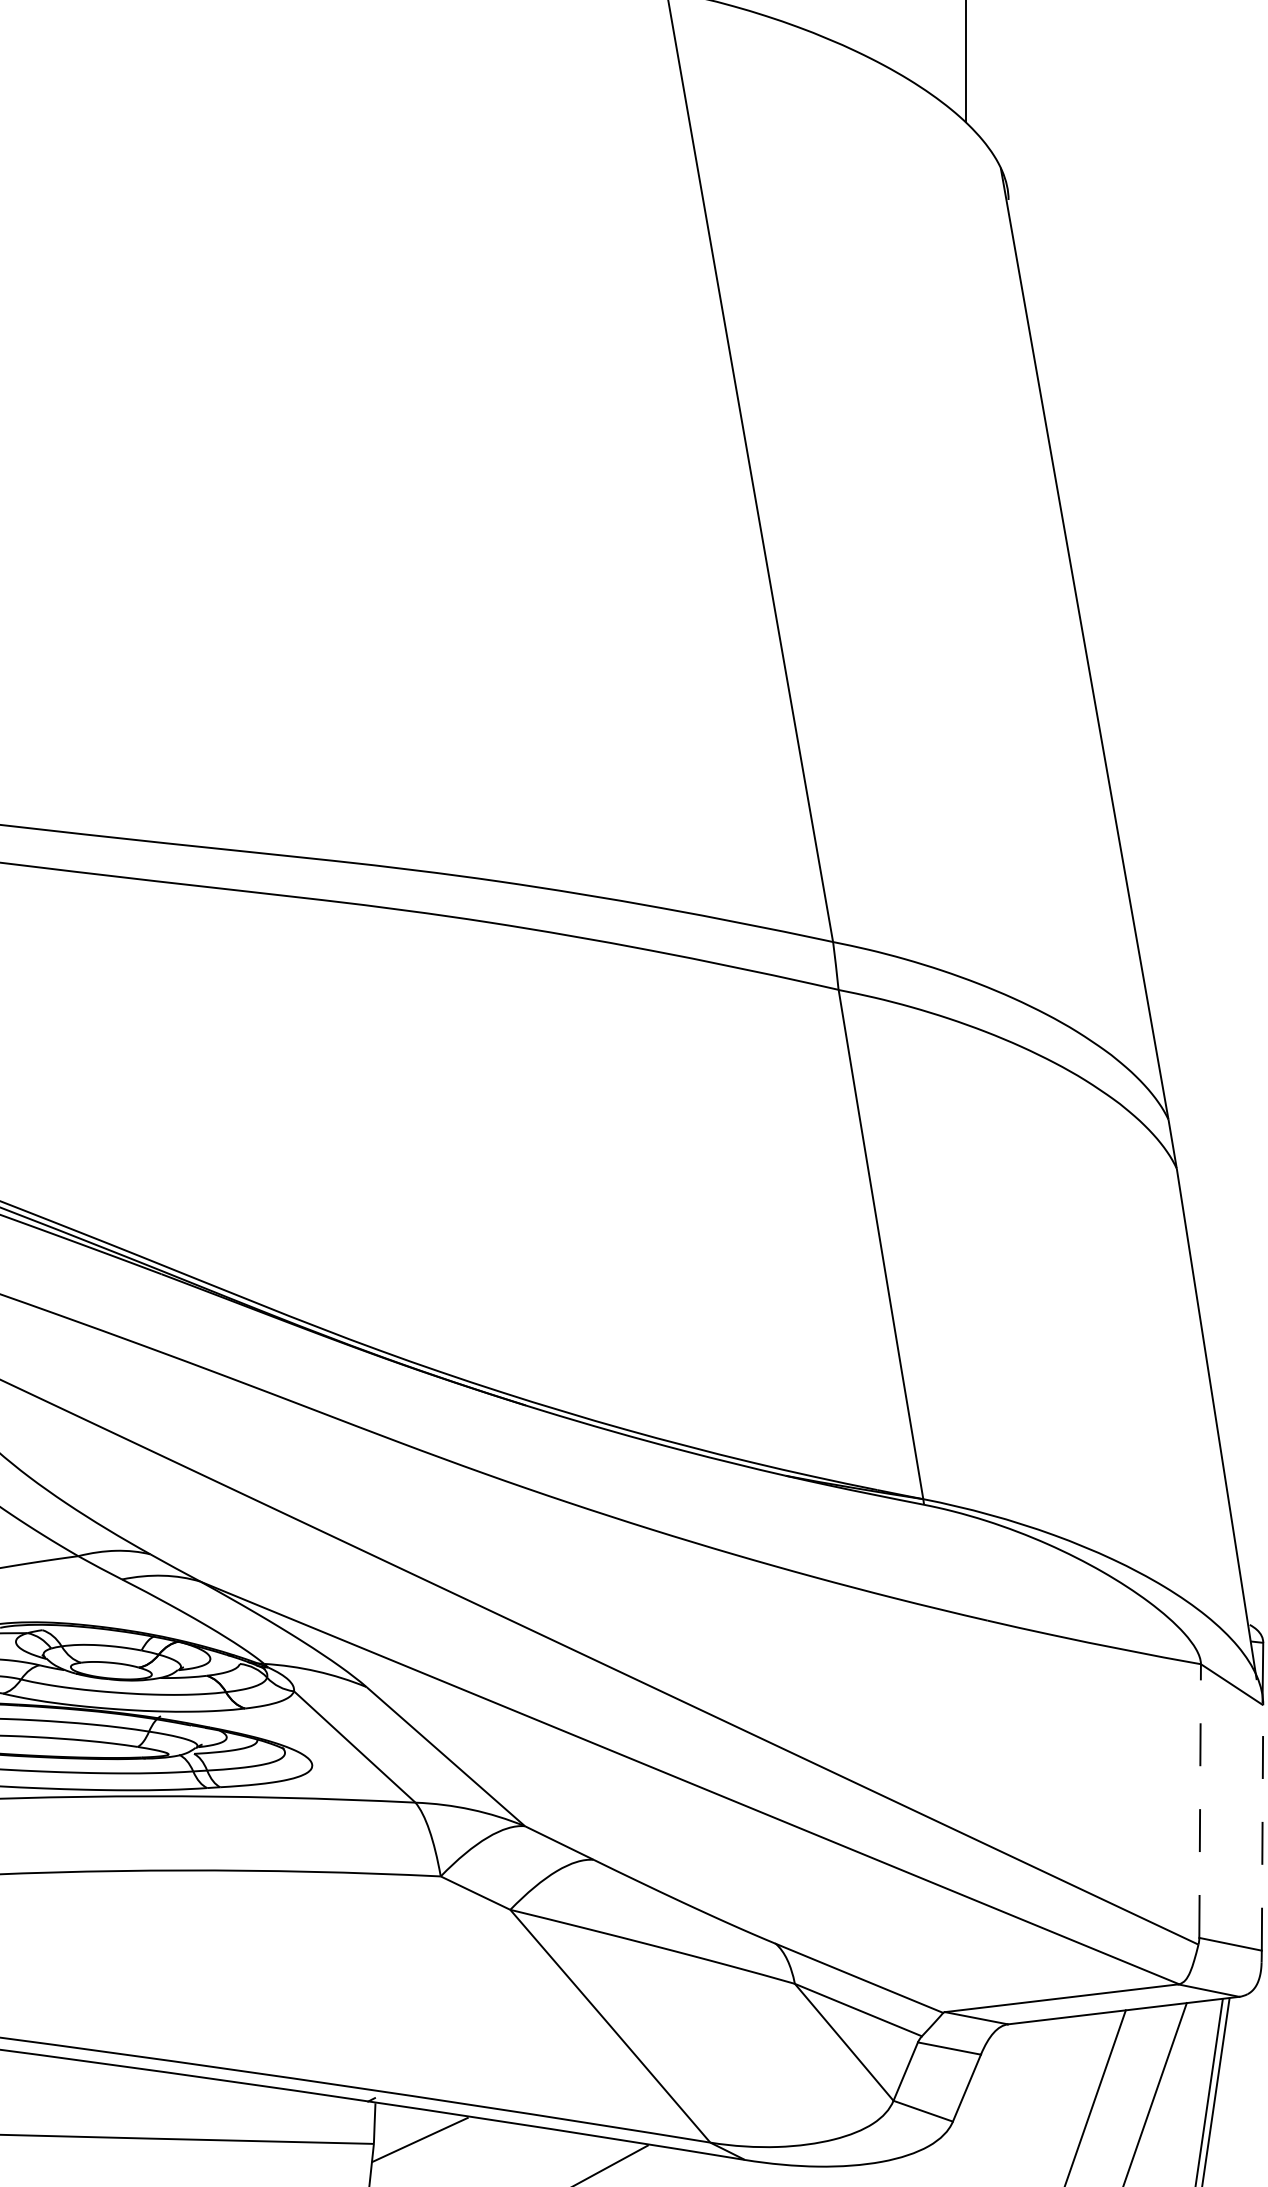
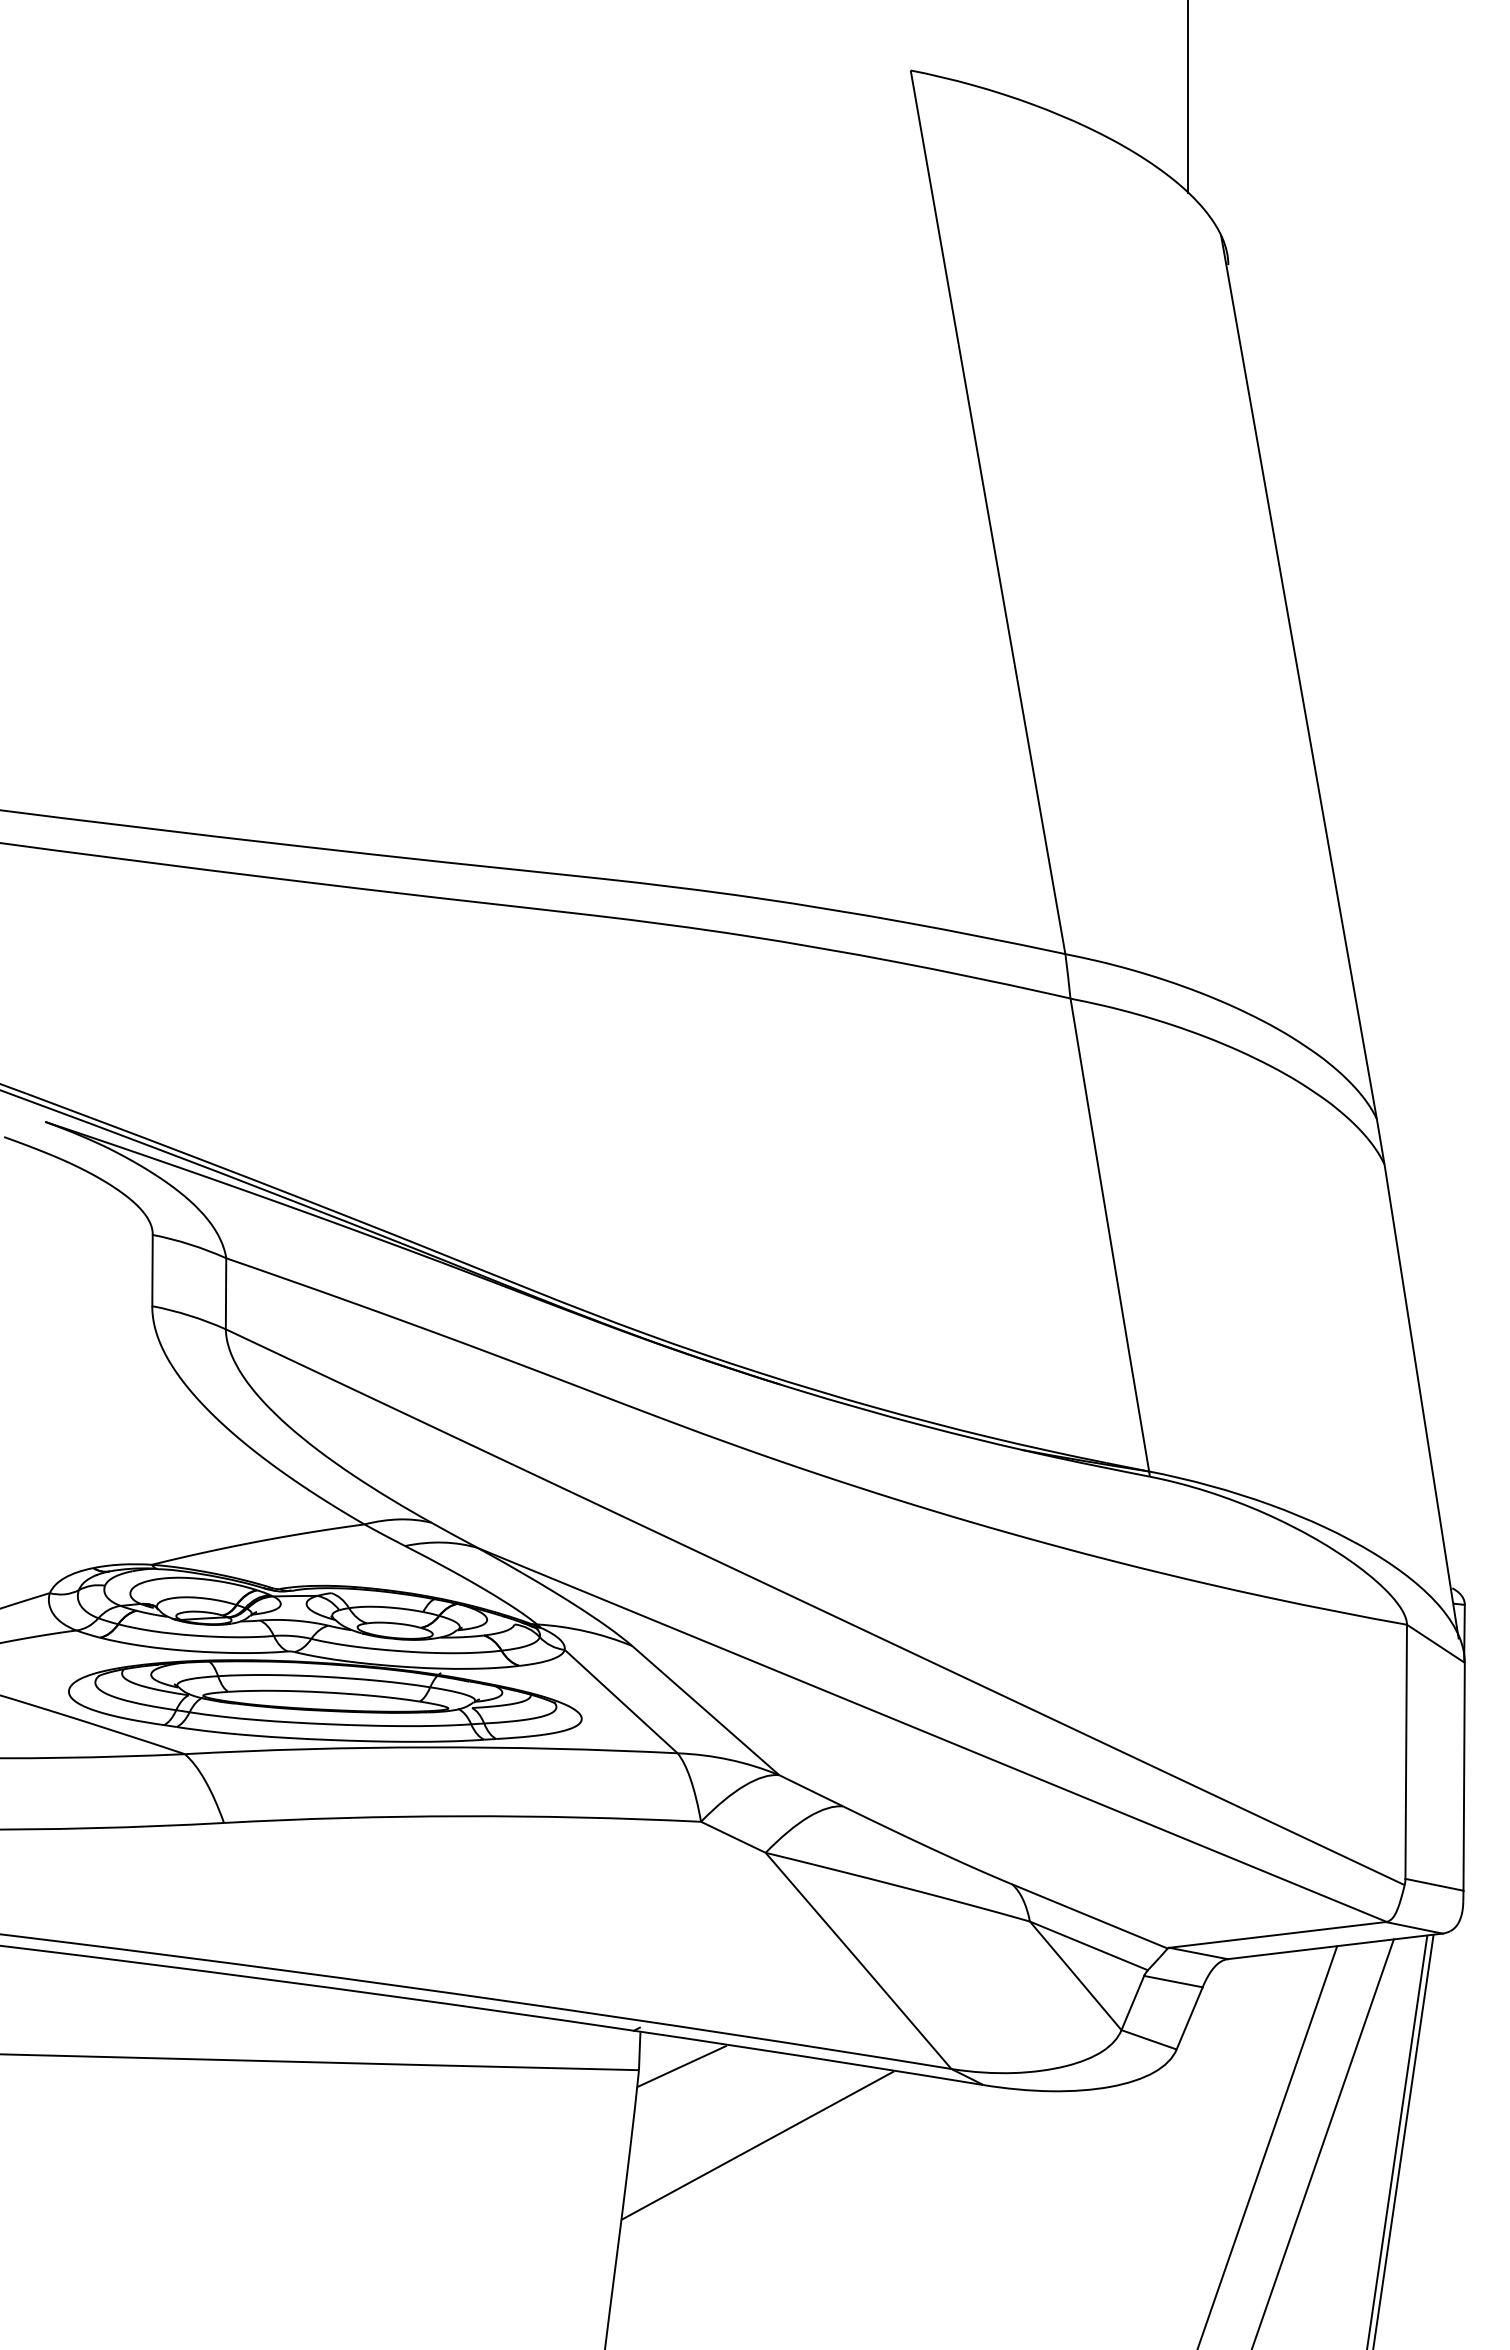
line: (1200, 1800) -> (1406, 1751), dashed -> solid
line: (1262, 1827) -> (1464, 1776), dashed -> solid

